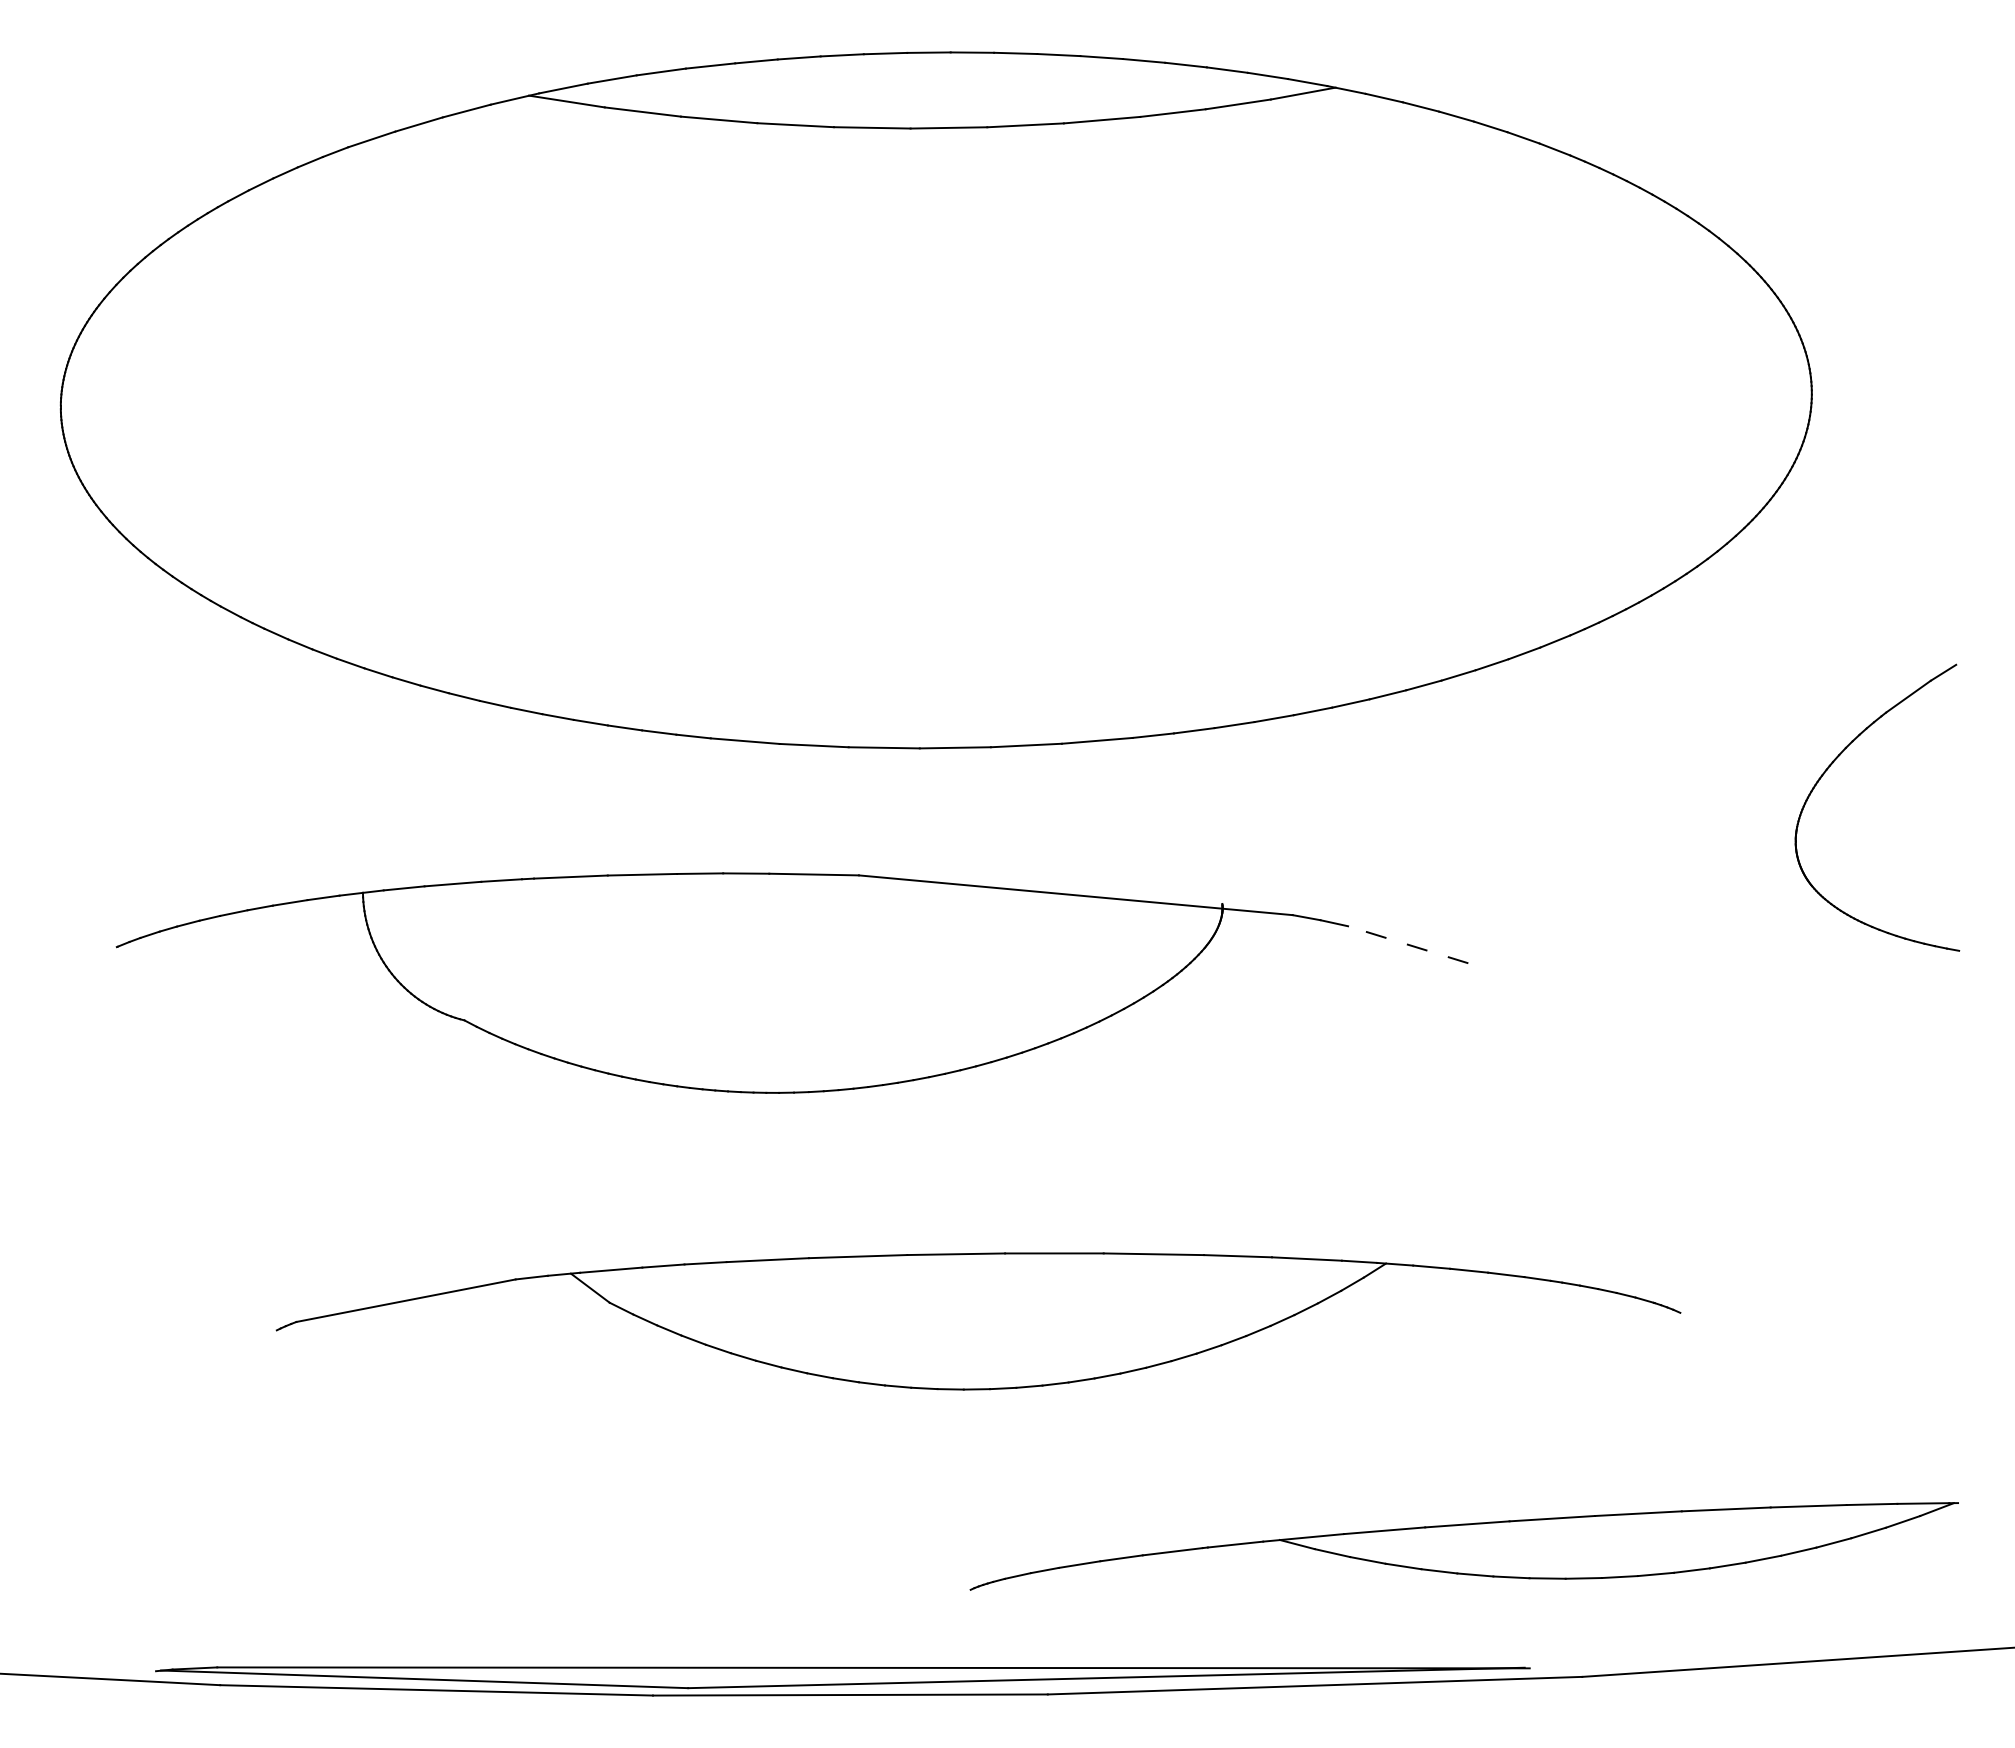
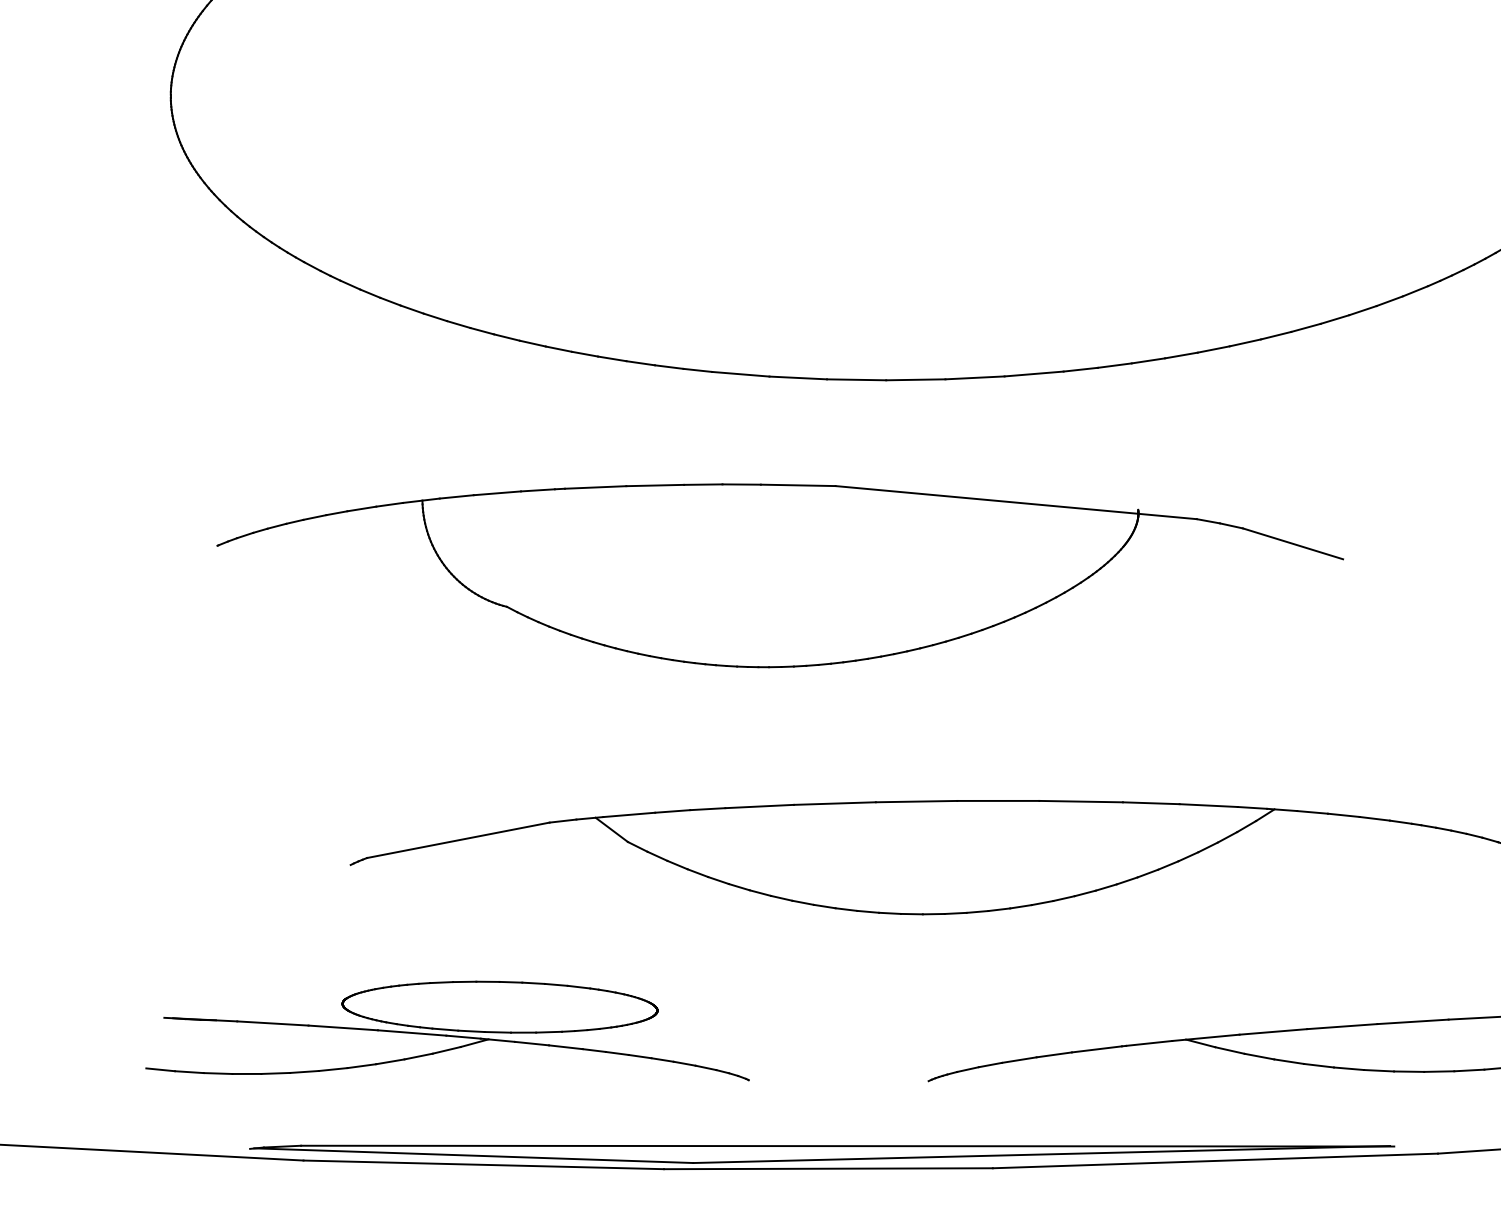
line: (1408, 944) -> (1293, 543), dashed -> solid
part: (392, 1529) -> (447, 1030), added

